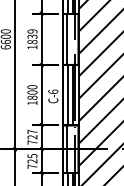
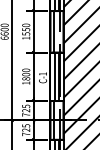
text: (32, 36) -> (26, 29), 1839 -> 1550
text: (53, 91) -> (43, 73), C-6 -> C-1
text: (32, 131) -> (26, 106), 727 -> 725

